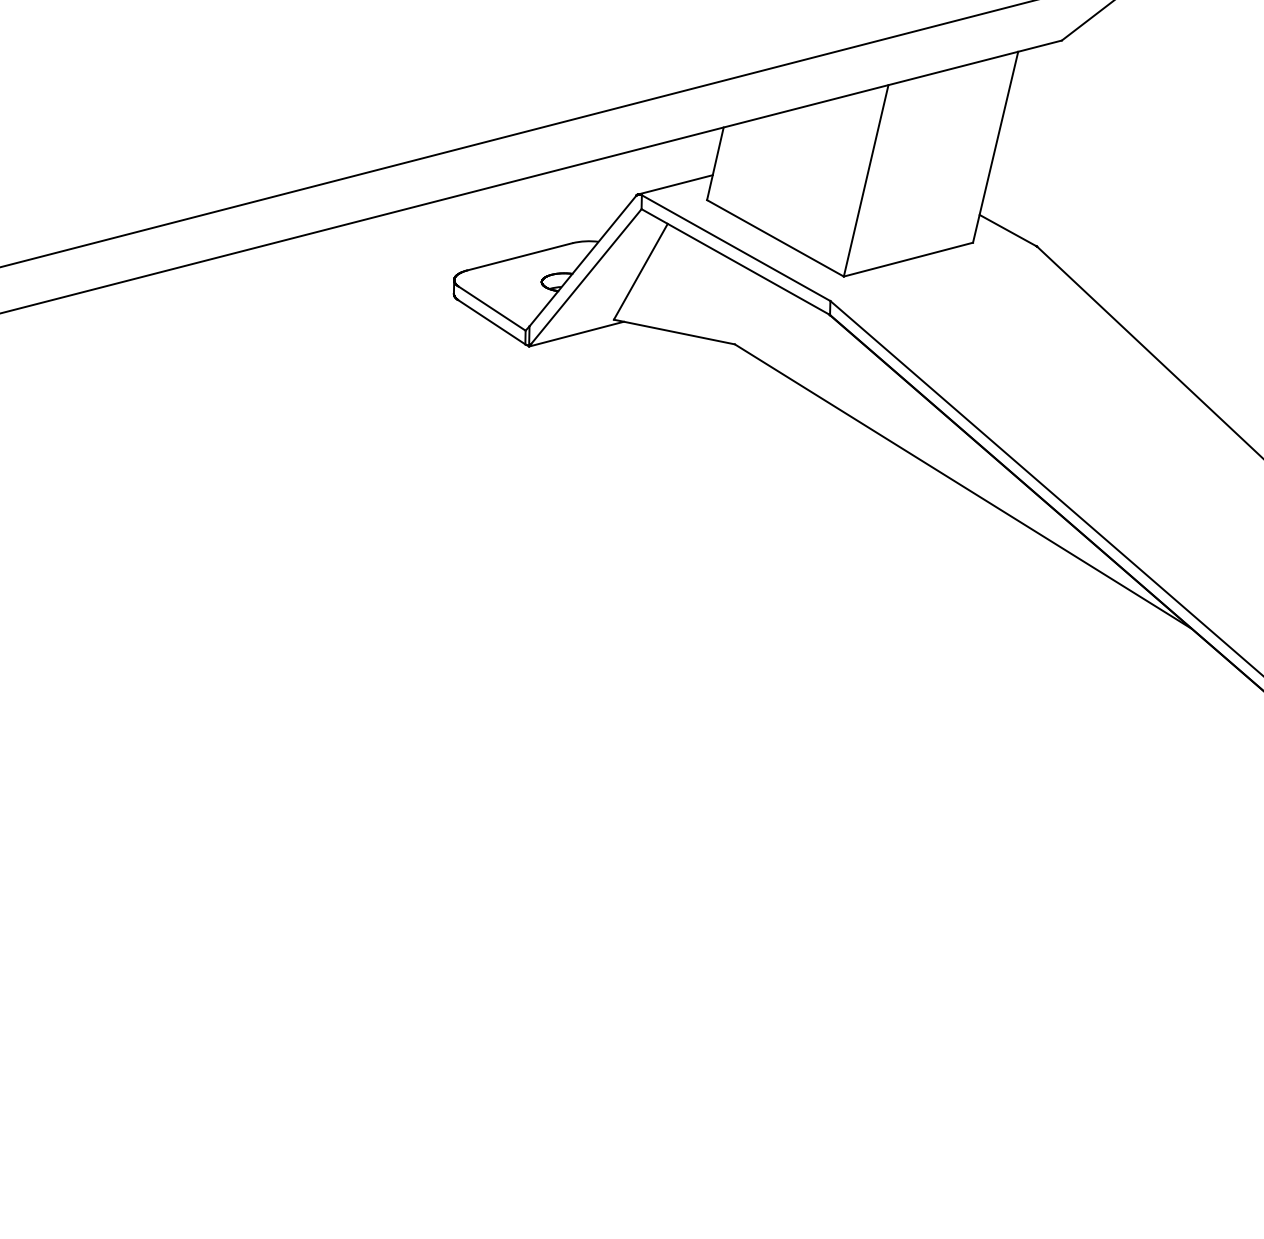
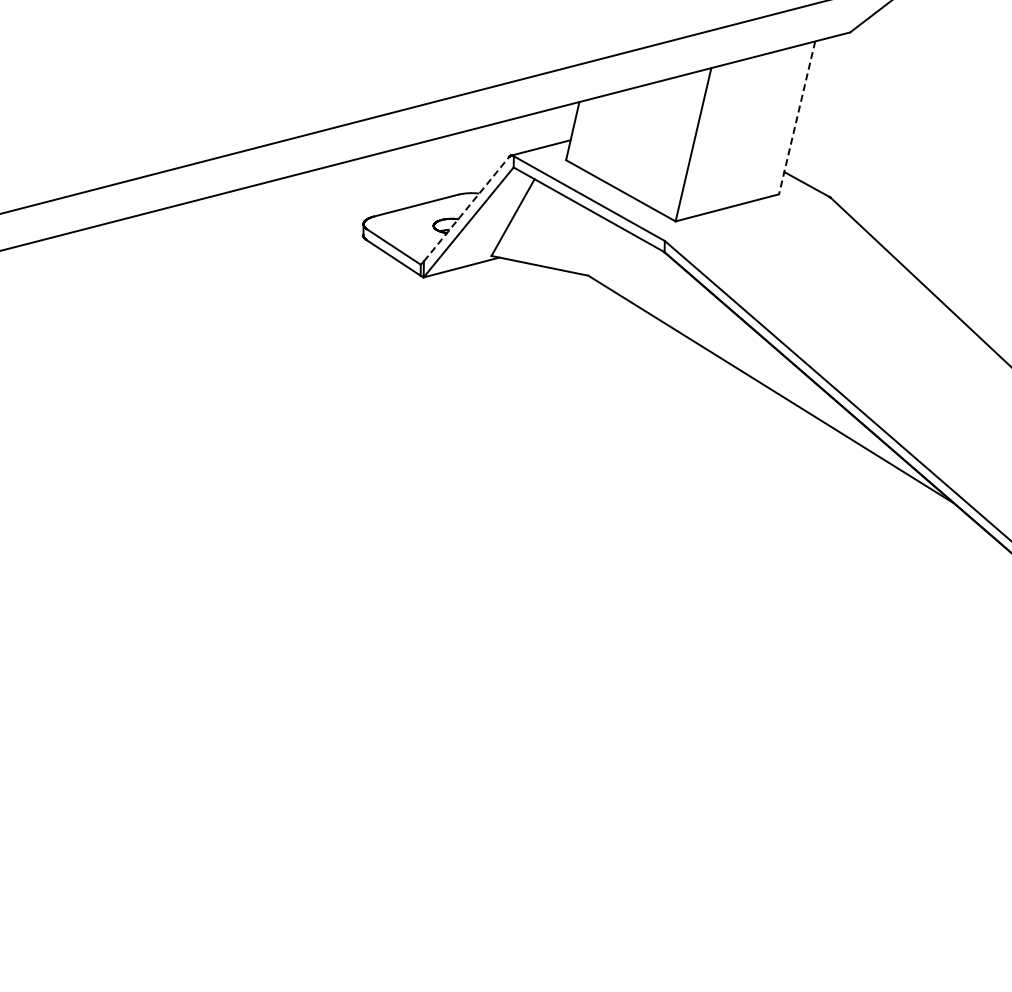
line: (996, 146) -> (797, 117), solid -> dashed
line: (582, 261) -> (466, 209), solid -> dashed

